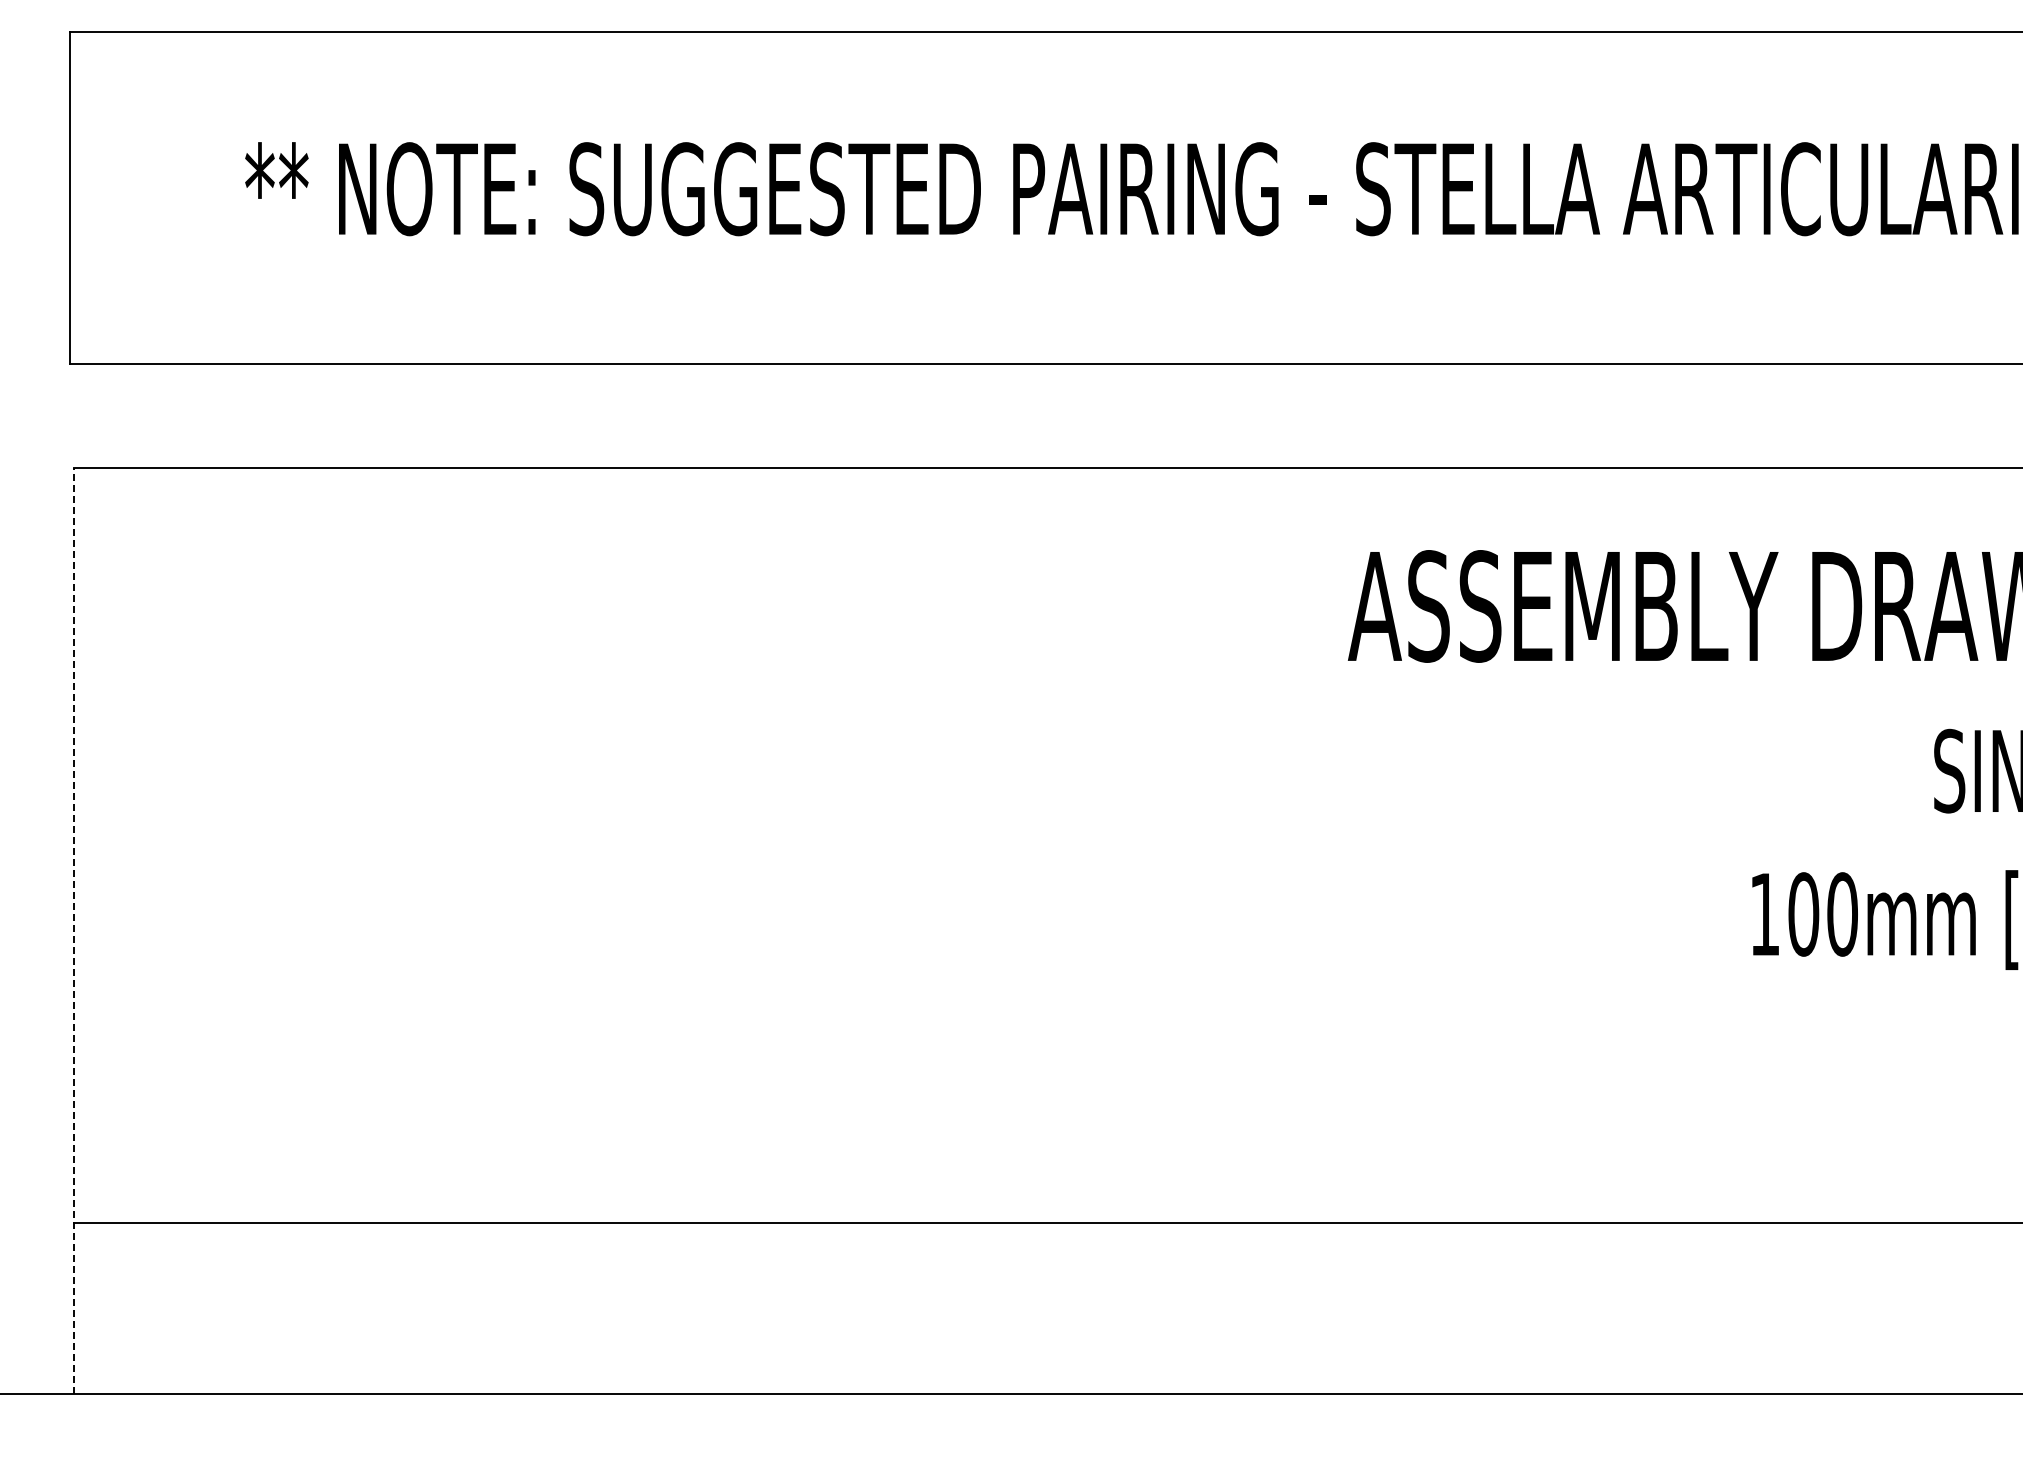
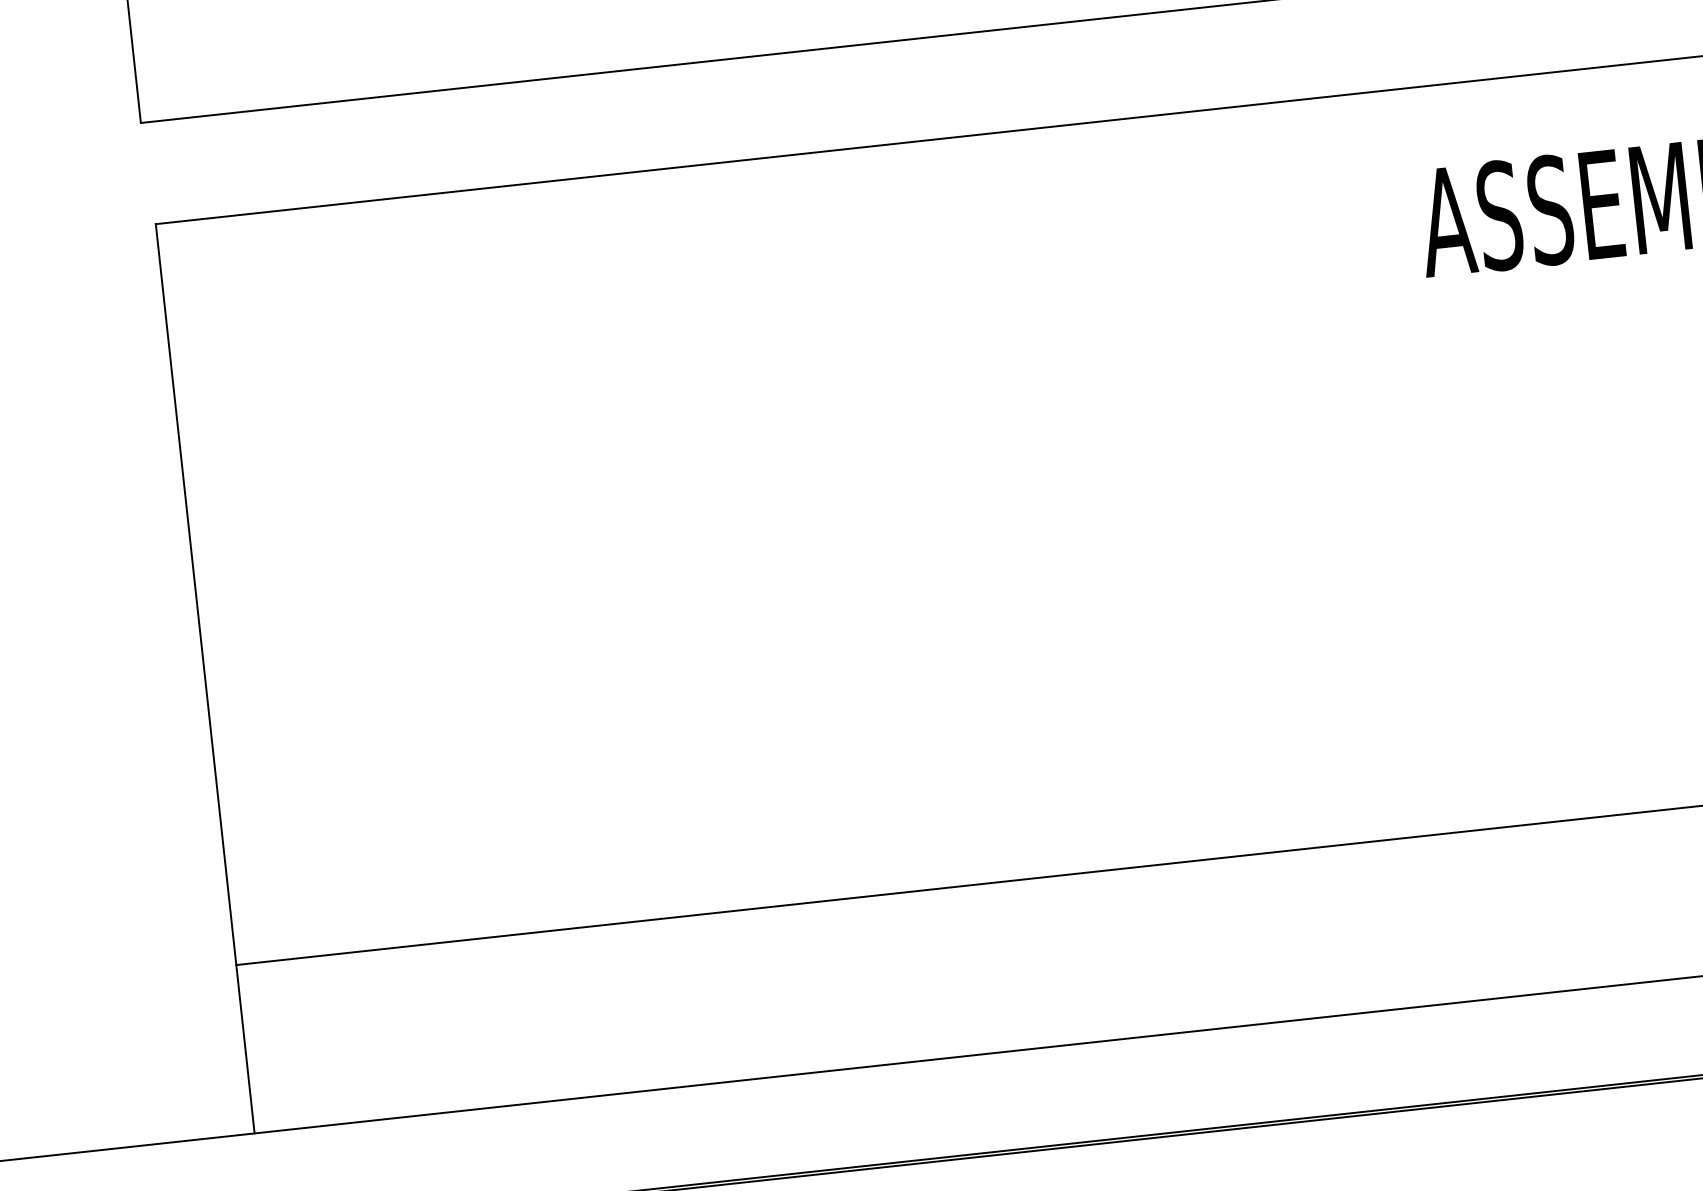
line: (74, 930) -> (205, 678), dashed -> solid

